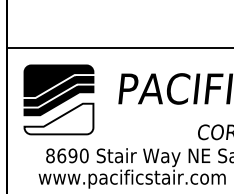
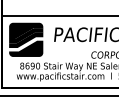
fill: (59, 118) -> (26, 48), added

